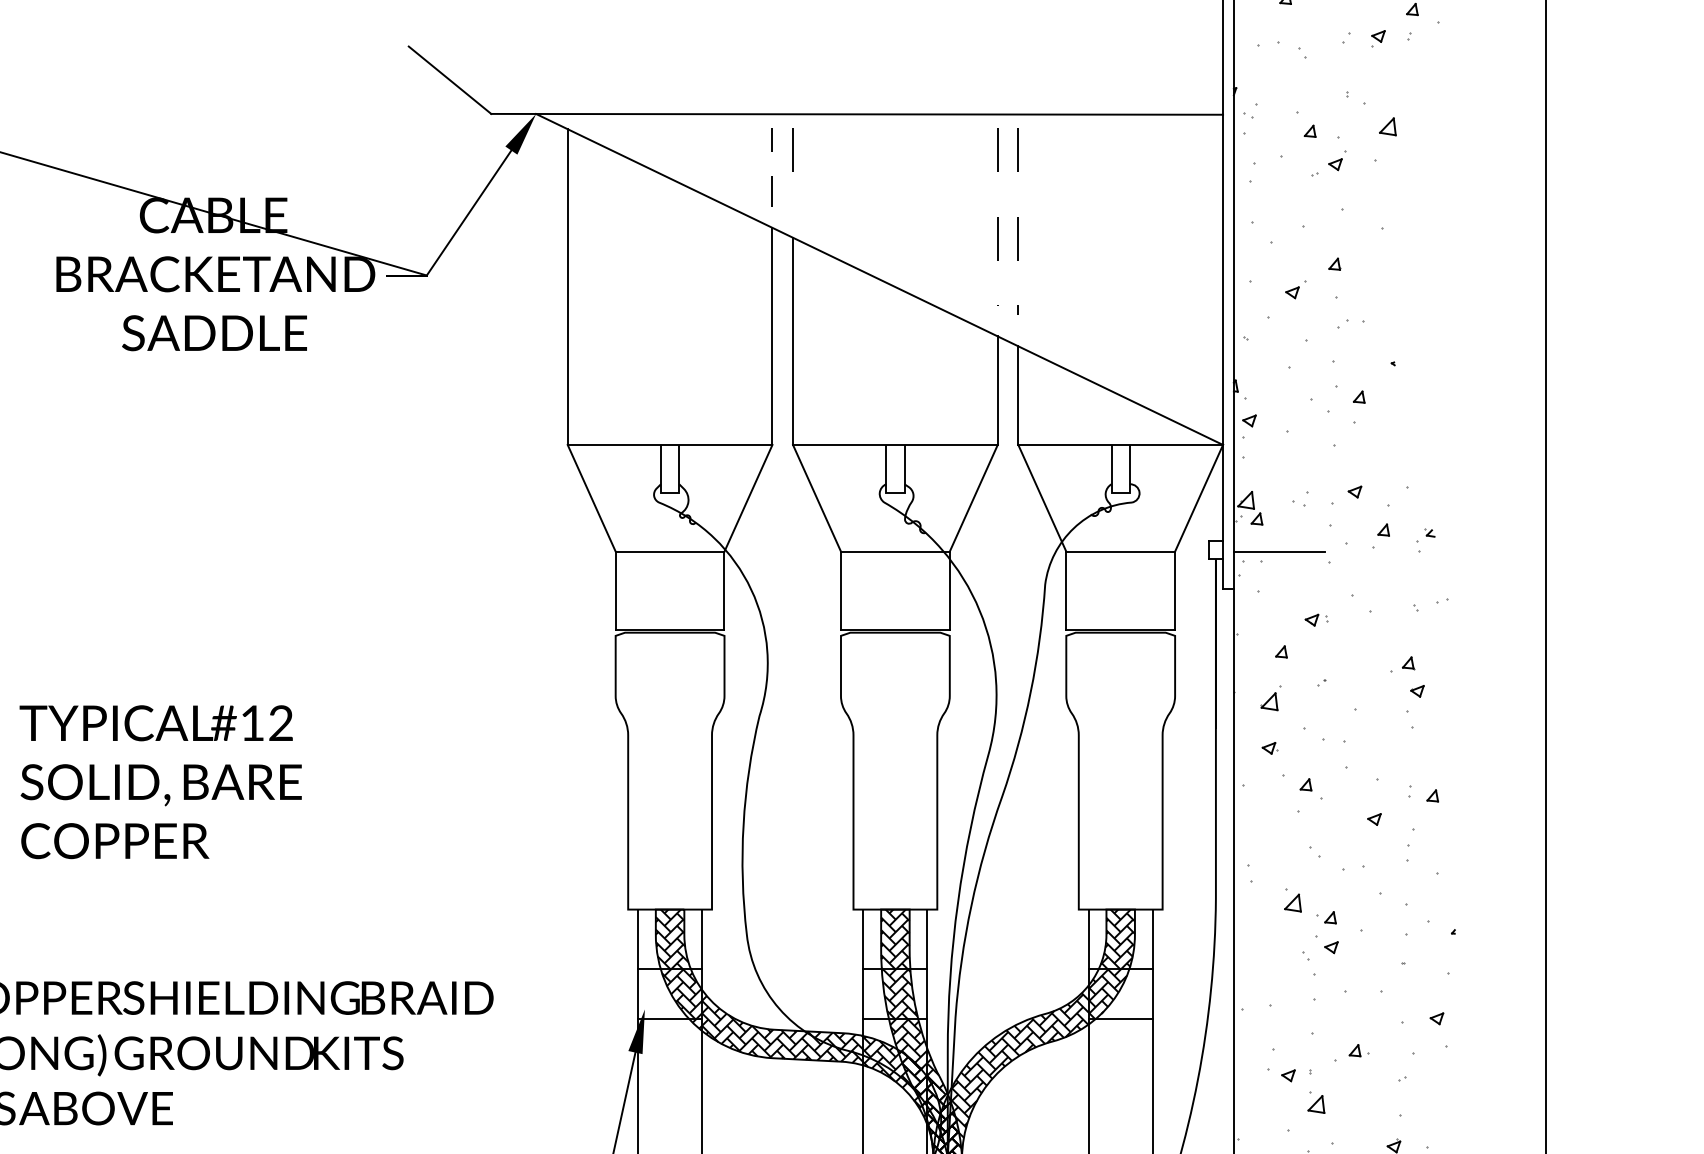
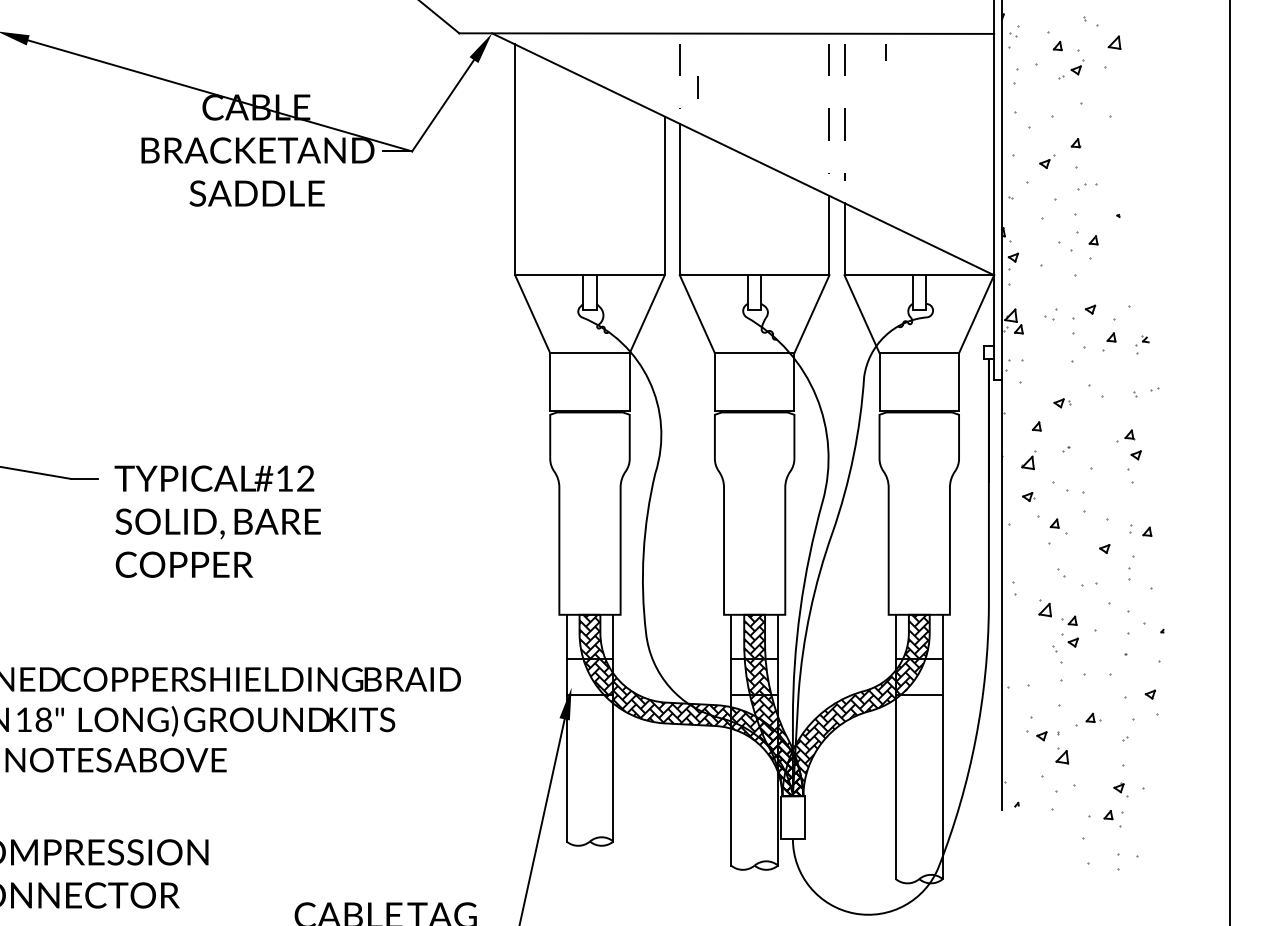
line: (772, 140) -> (885, 52), moved
line: (772, 192) -> (697, 87), moved
line: (1279, 552) -> (1035, 353), removed

